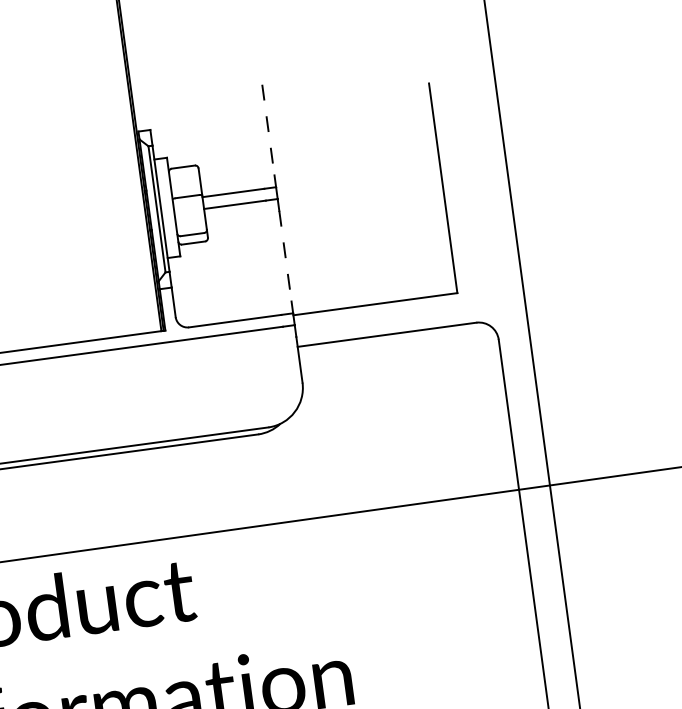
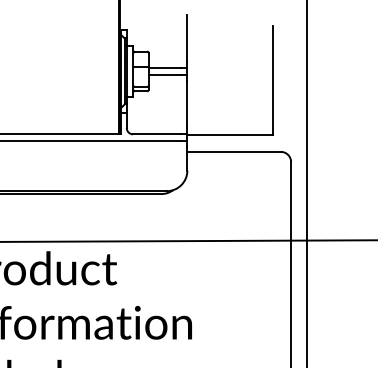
line: (268, 130) -> (187, 38), dashed -> solid
line: (285, 256) -> (187, 104), dashed -> solid

